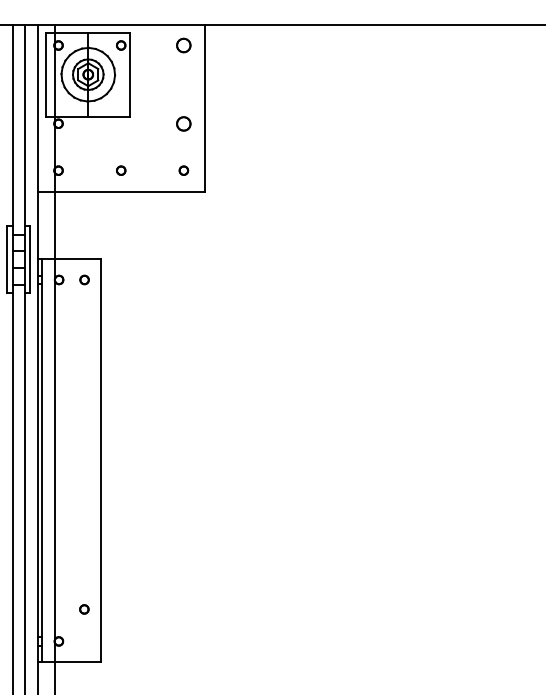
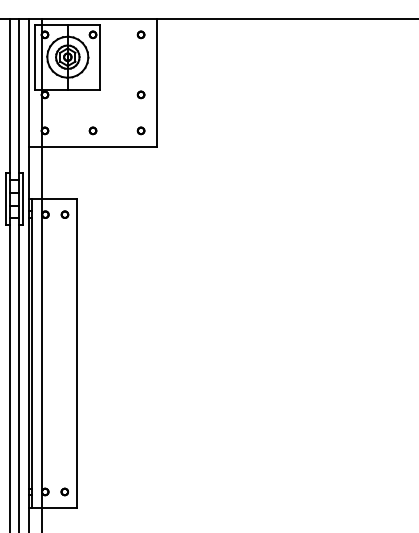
part: (183, 45) -> (140, 34), size x0.62
part: (183, 123) -> (140, 94), size x0.62
part: (84, 609) -> (64, 492), moved

